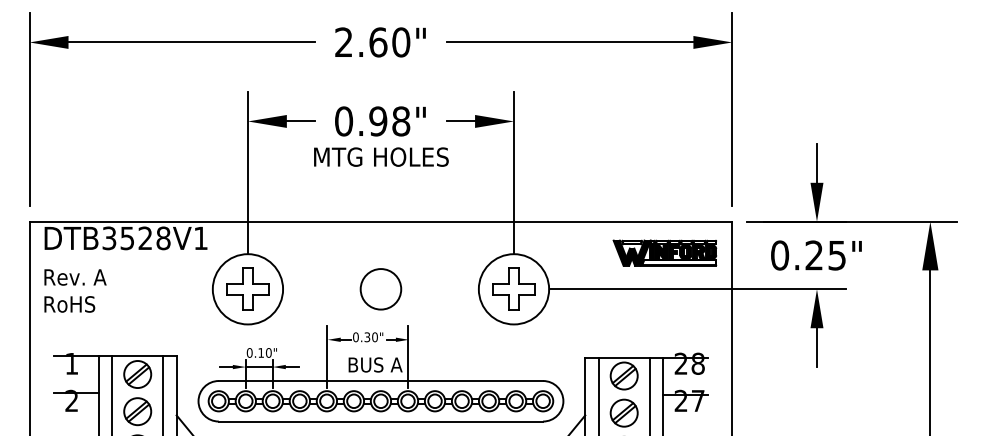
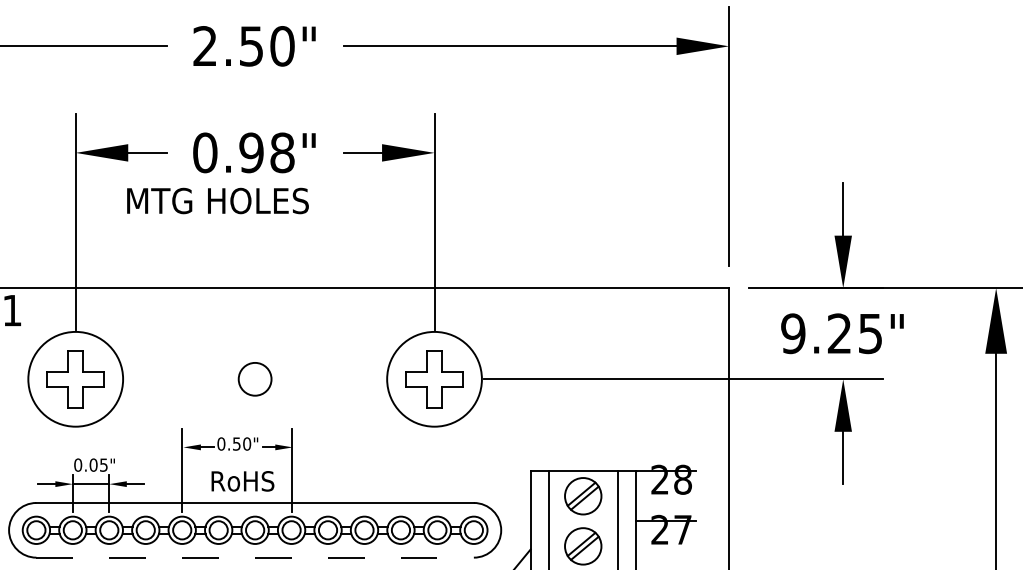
text: (378, 42) -> (251, 46), 2.60" -> 2.50"
text: (381, 156) -> (218, 200), moved
part: (664, 252) -> (637, 329), removed
text: (780, 255) -> (794, 333), 0.25" -> 9.25"
circle: (380, 289) -> (254, 379), size x0.6
text: (367, 336) -> (236, 442), 0.30" -> 0.50"
text: (264, 352) -> (98, 464), 0.10" -> 0.05"
text: (376, 364) -> (249, 480), BUS A -> RoHS
line: (381, 421) -> (255, 557), solid -> dashed

